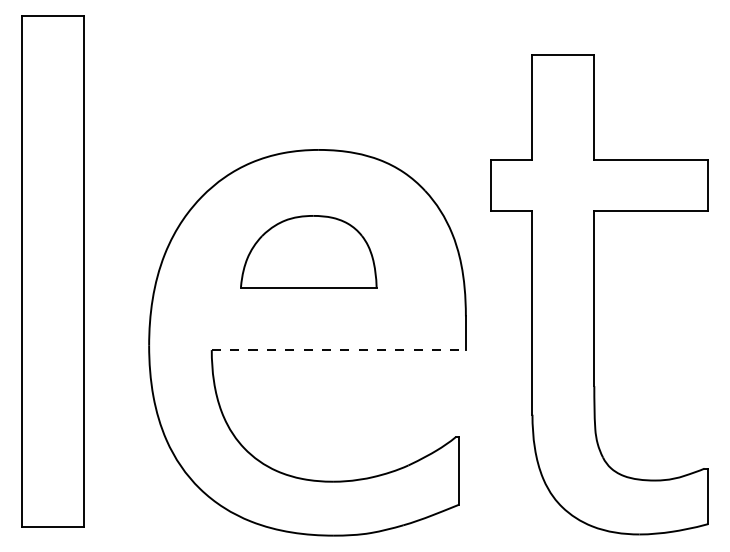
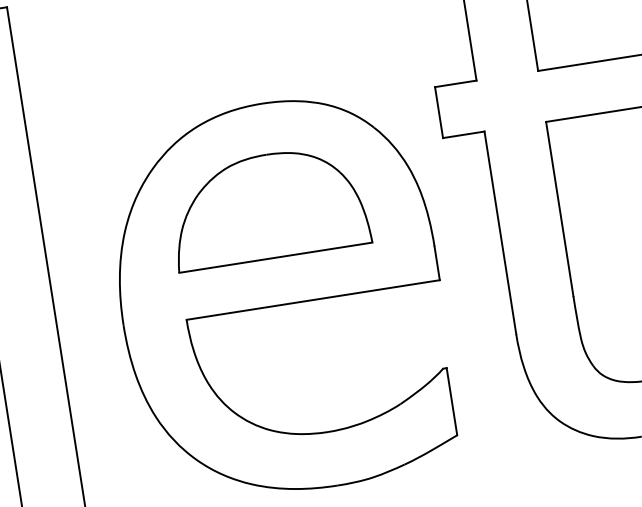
part: (308, 251) -> (267, 206), size x1.43
line: (339, 350) -> (313, 300), dashed -> solid

